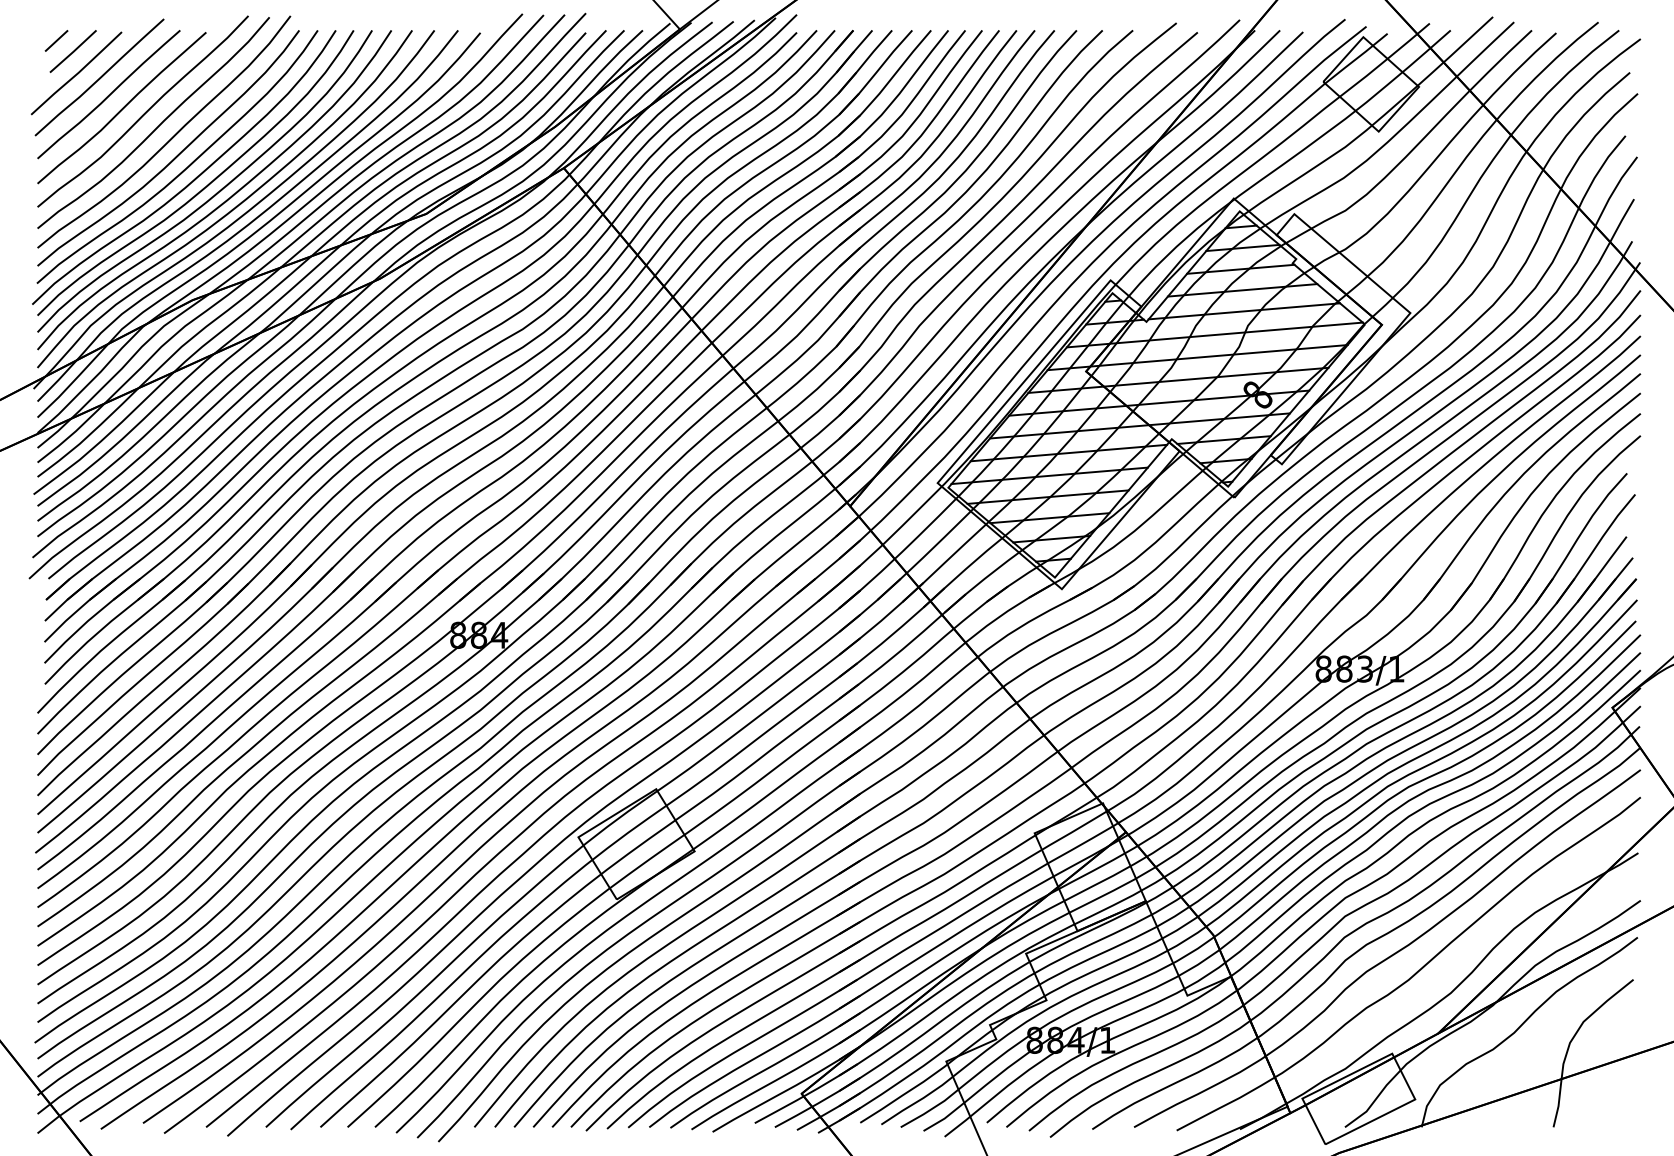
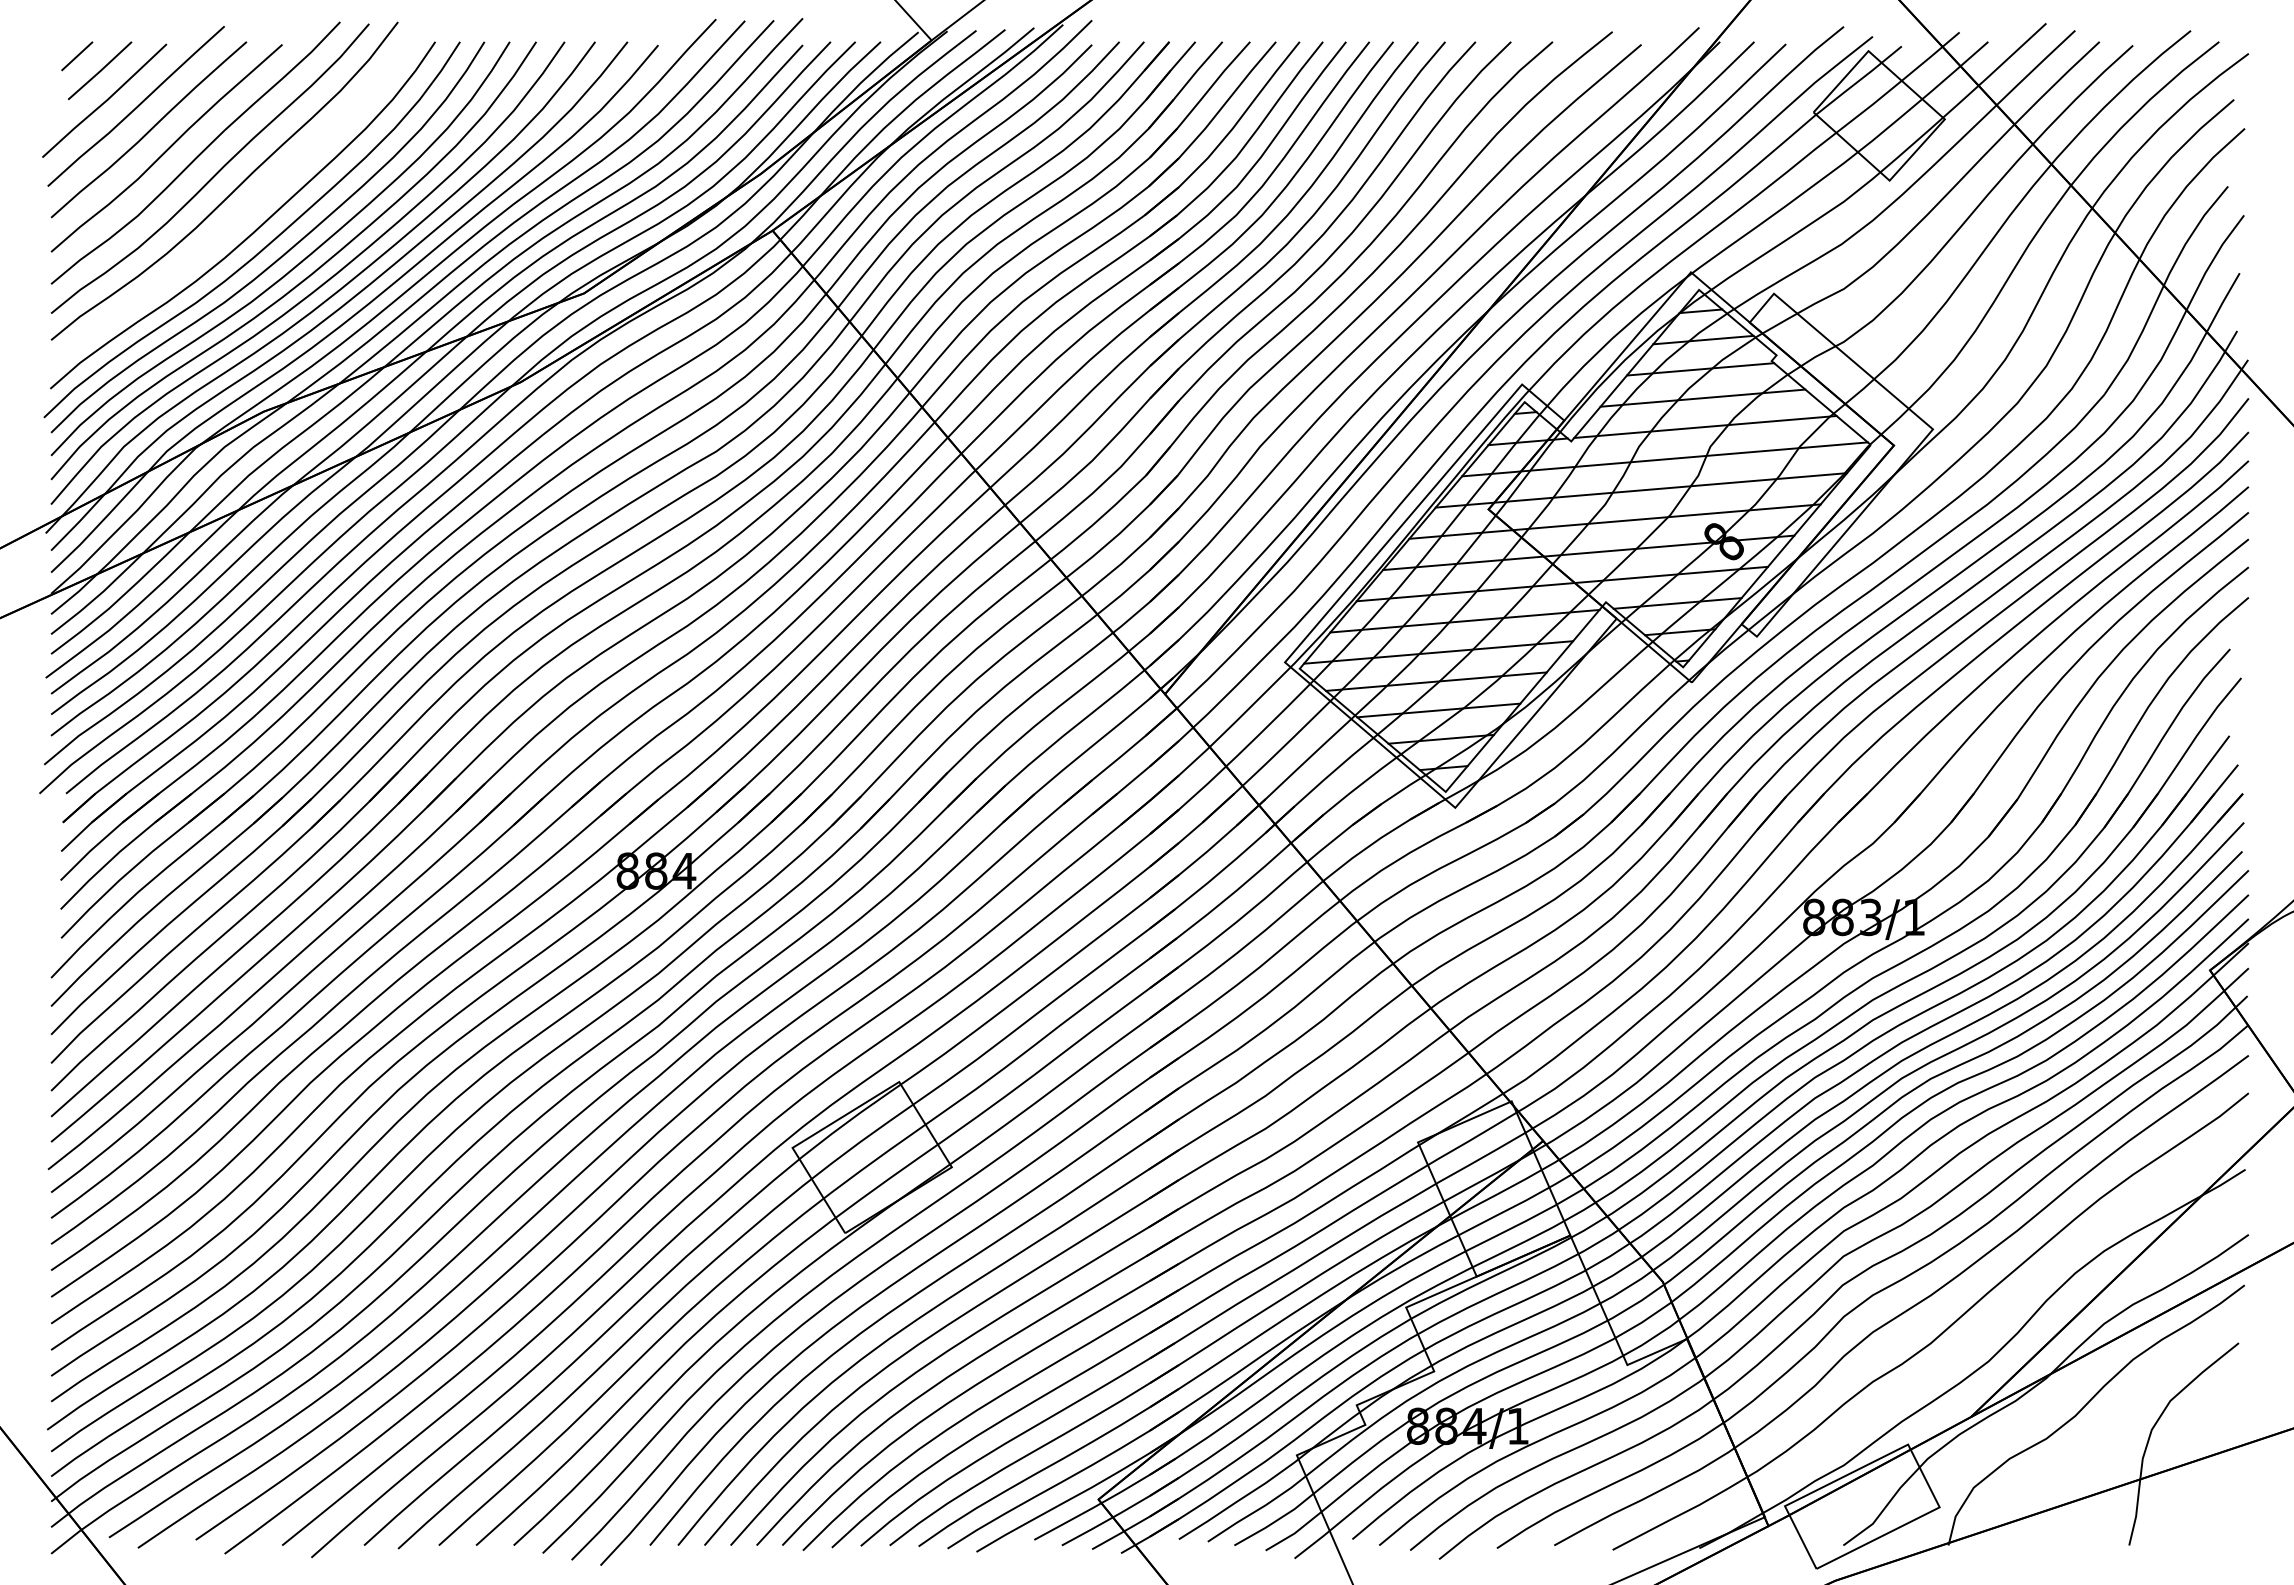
curve: (176, 156) -> (241, 214), removed

